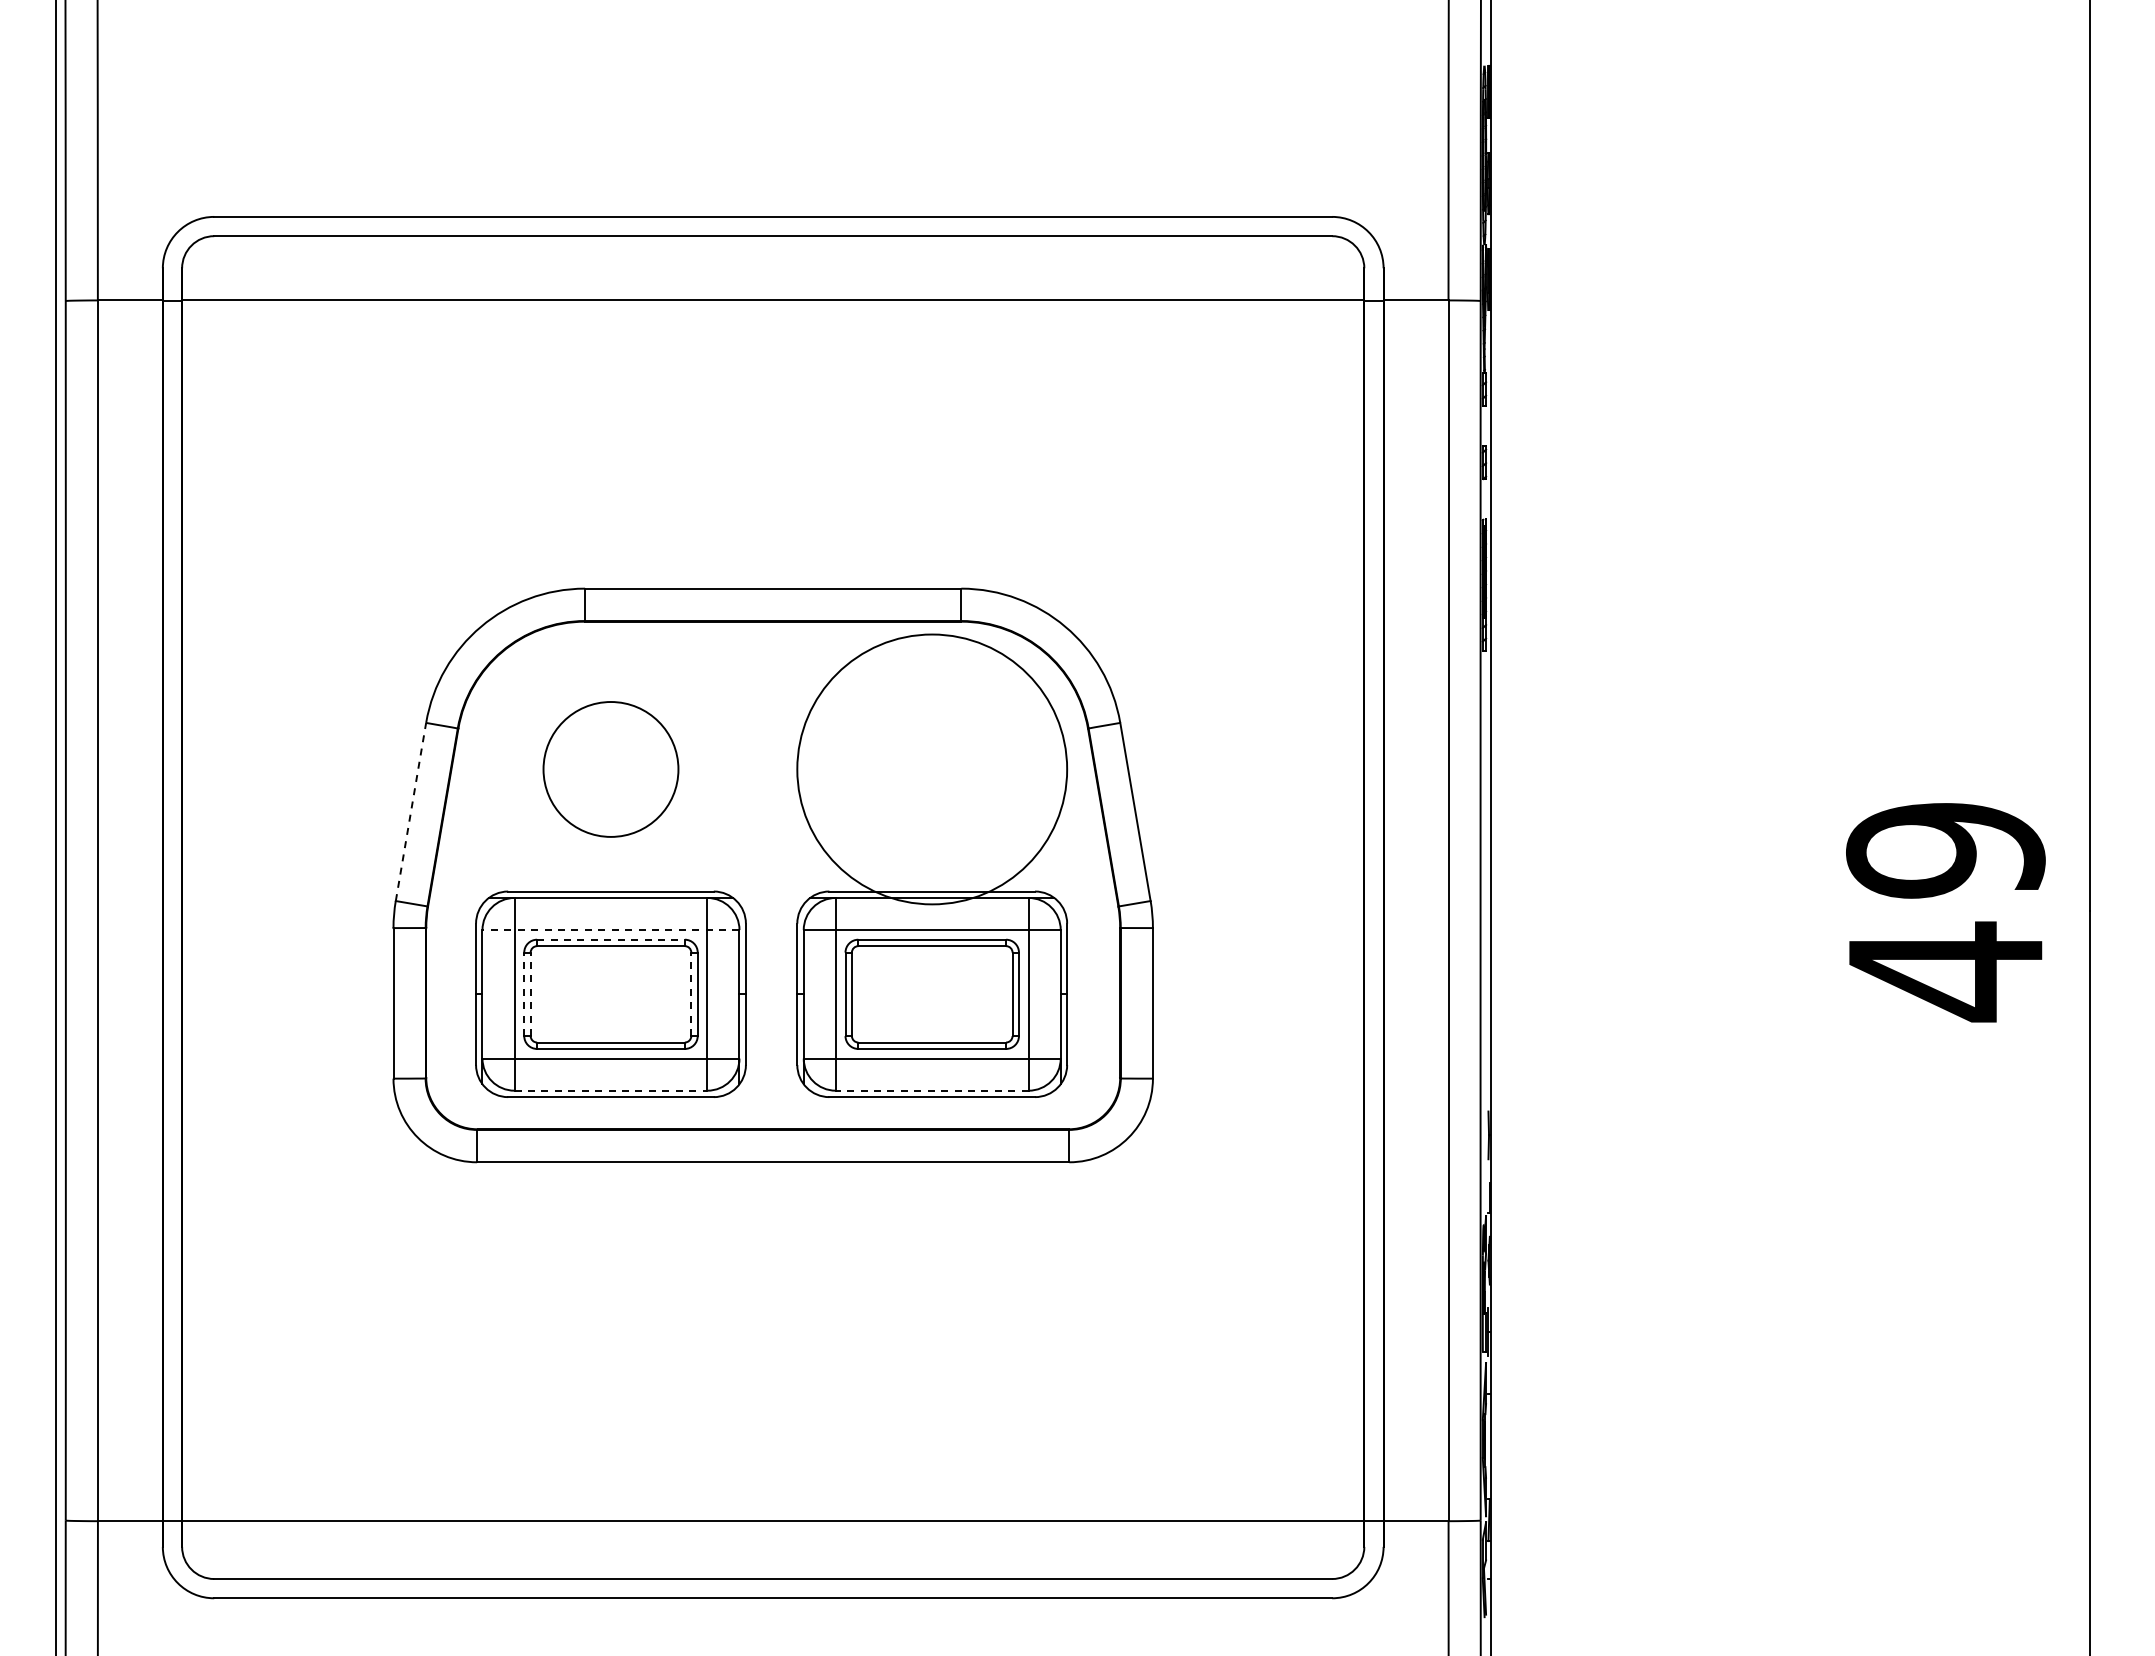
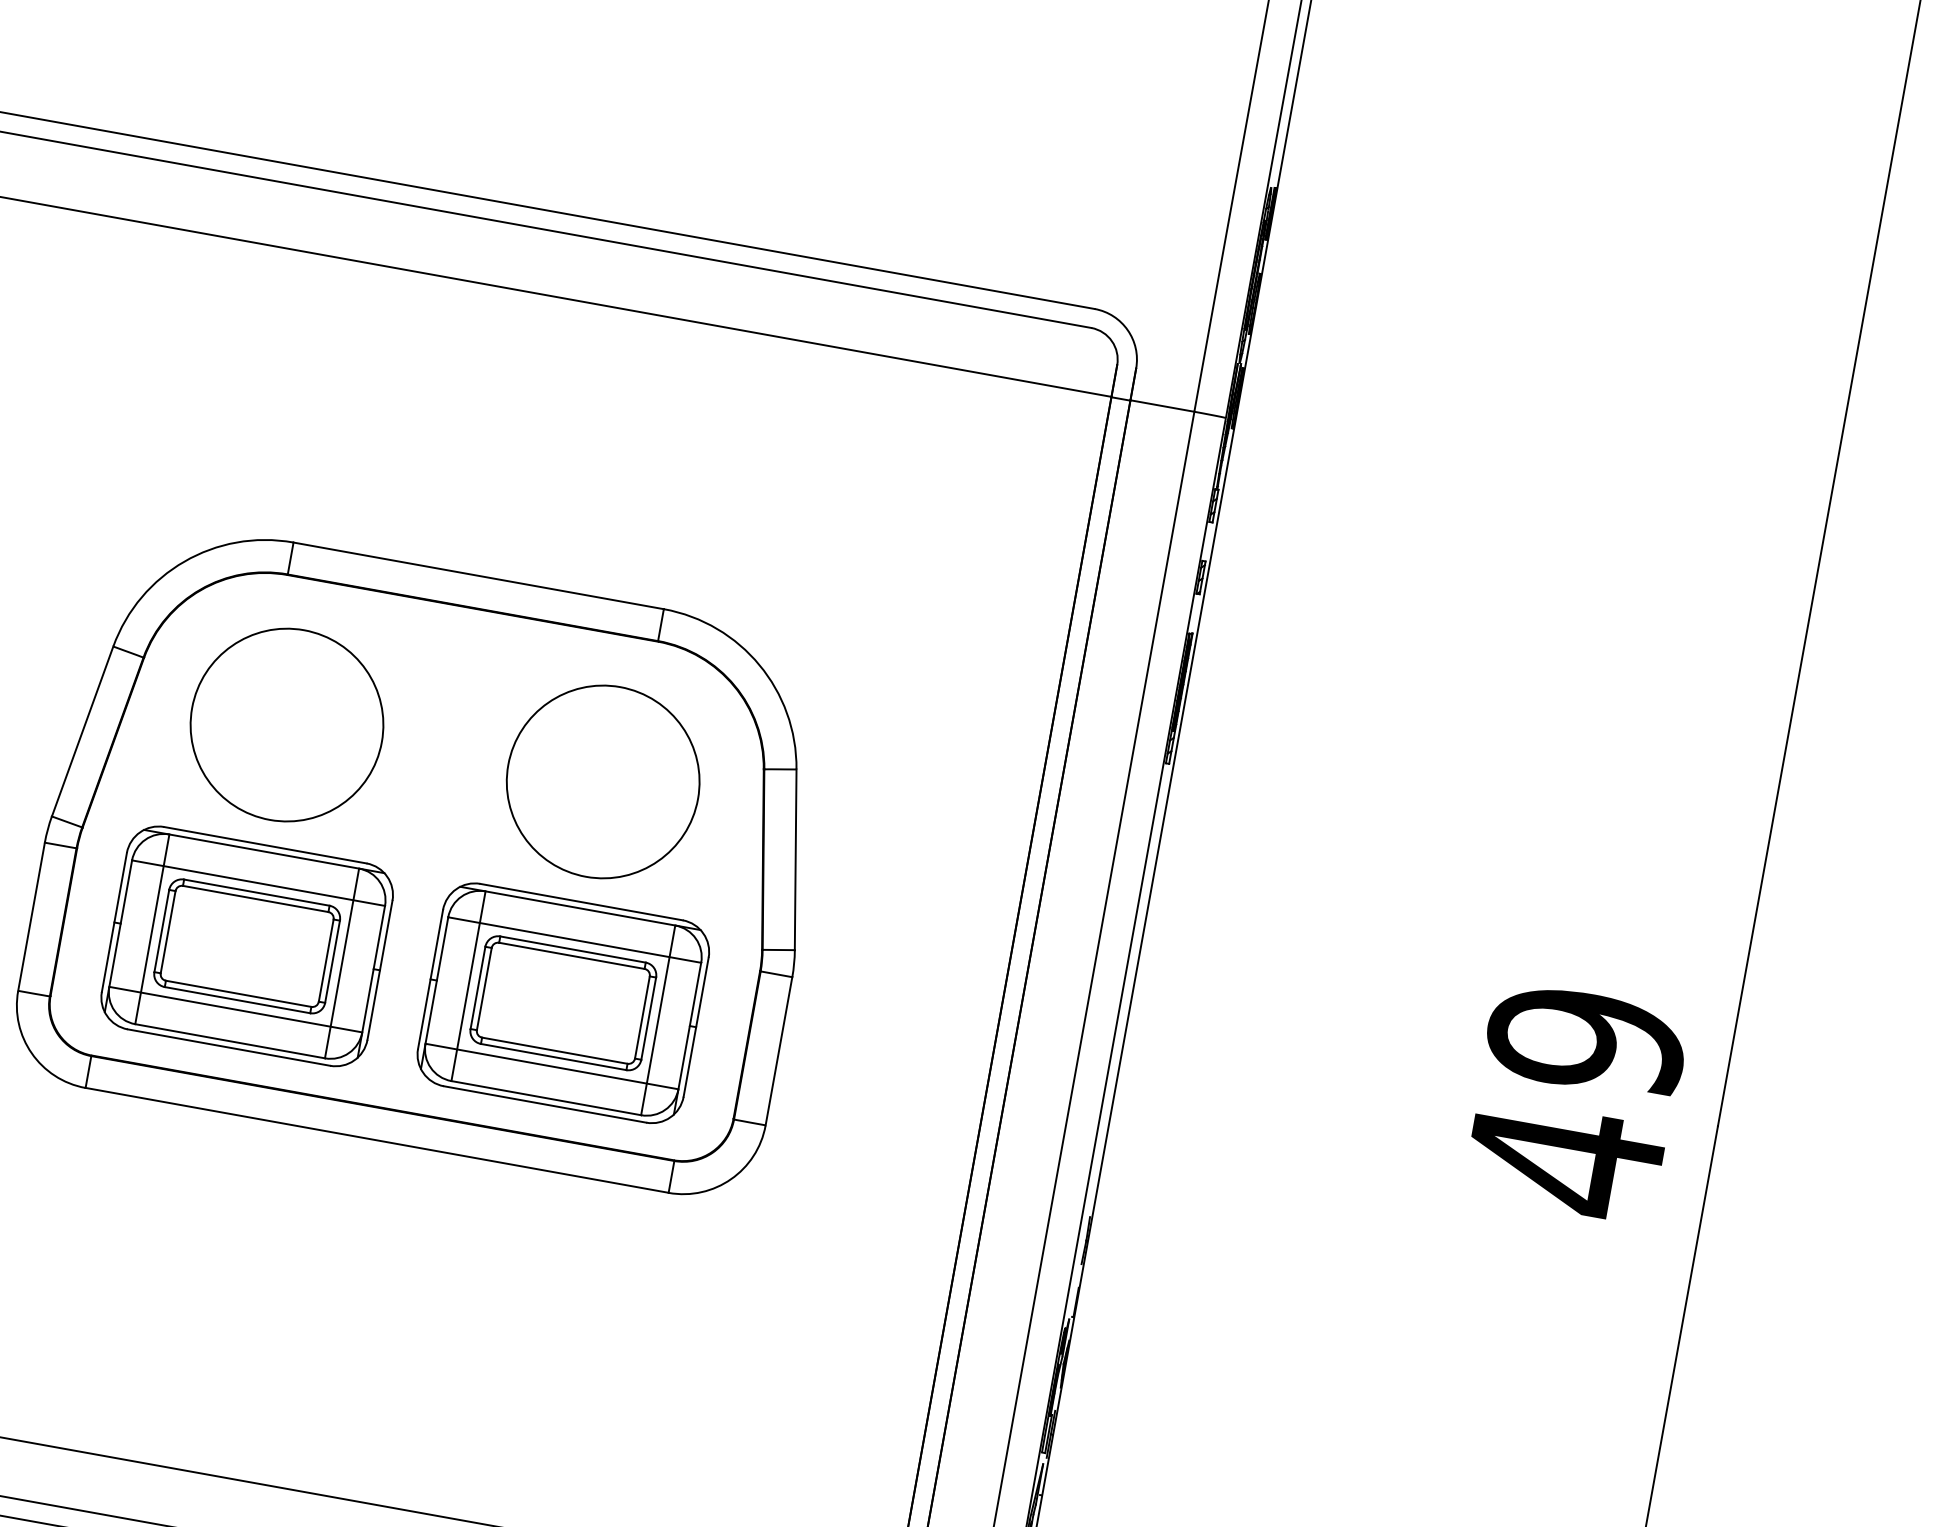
circle: (610, 769) -> (286, 725), size x1.43
circle: (931, 769) -> (602, 781), size x0.71
line: (411, 811) -> (83, 731), dashed -> solid
line: (610, 930) -> (258, 883), dashed -> solid
line: (610, 939) -> (256, 892), dashed -> solid
line: (524, 994) -> (162, 931), dashed -> solid
line: (530, 994) -> (167, 932), dashed -> solid
line: (691, 994) -> (326, 960), dashed -> solid
line: (611, 1090) -> (230, 1041), dashed -> solid
line: (931, 1090) -> (545, 1097), dashed -> solid

